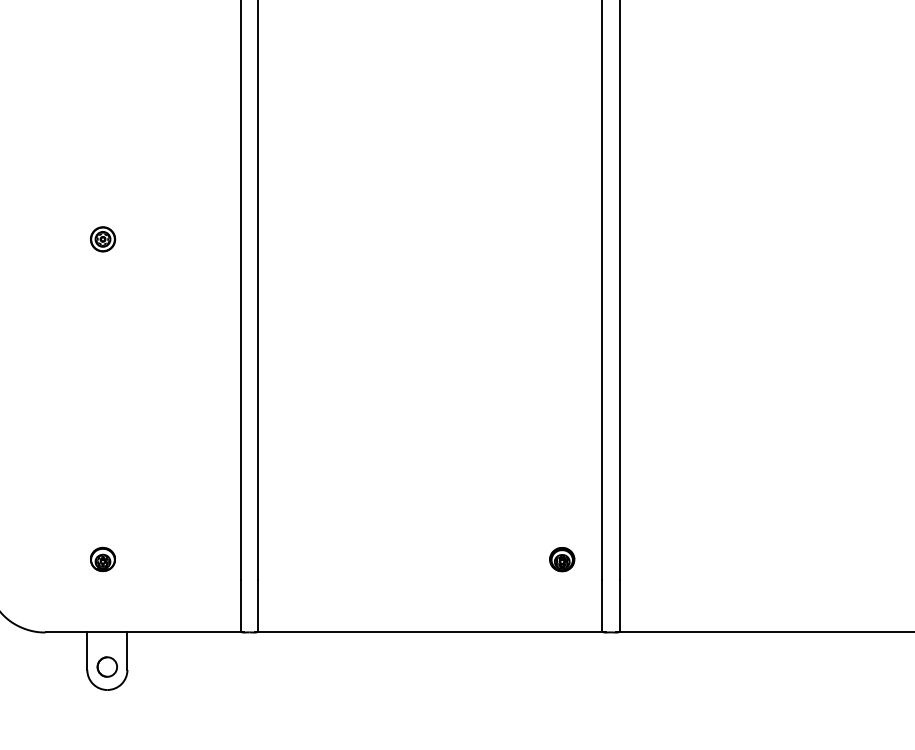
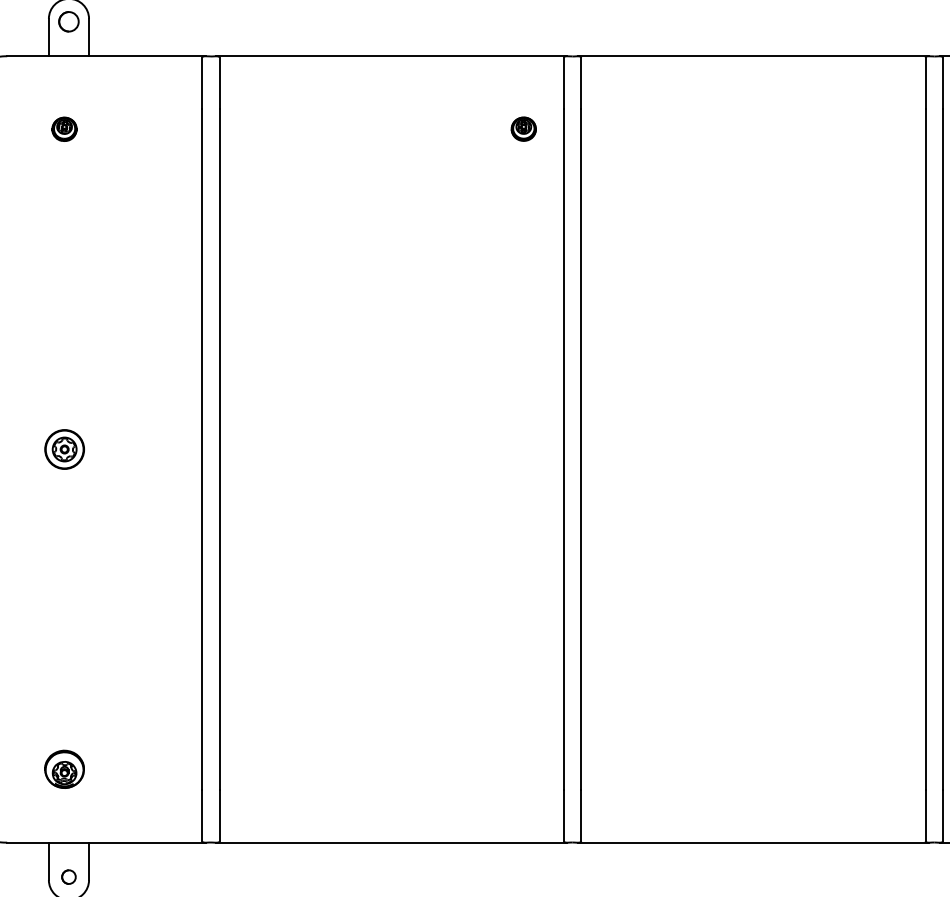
part: (102, 239) -> (64, 449), size x1.6
part: (102, 559) -> (64, 769), size x1.6
part: (561, 559) -> (523, 769), removed
circle: (106, 666) -> (68, 876), size x0.7

